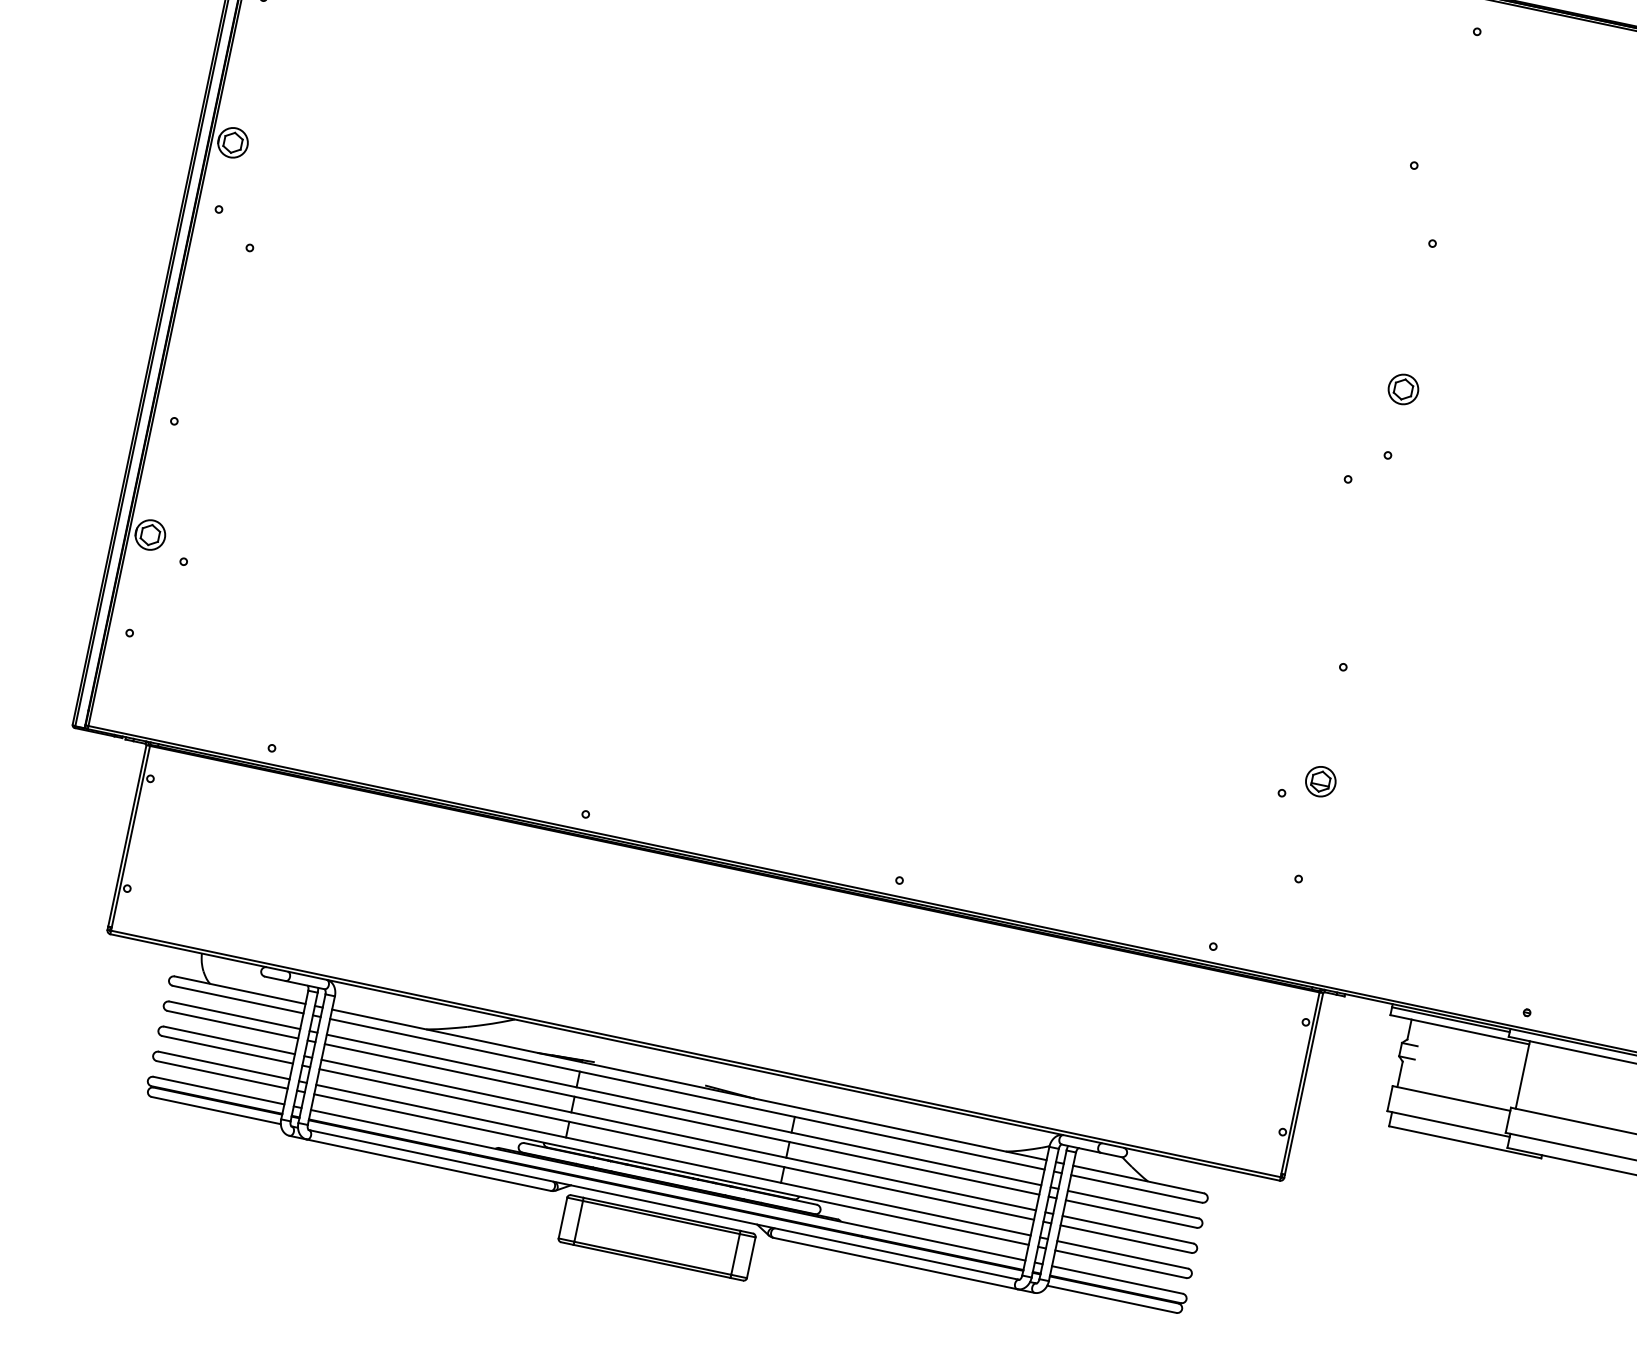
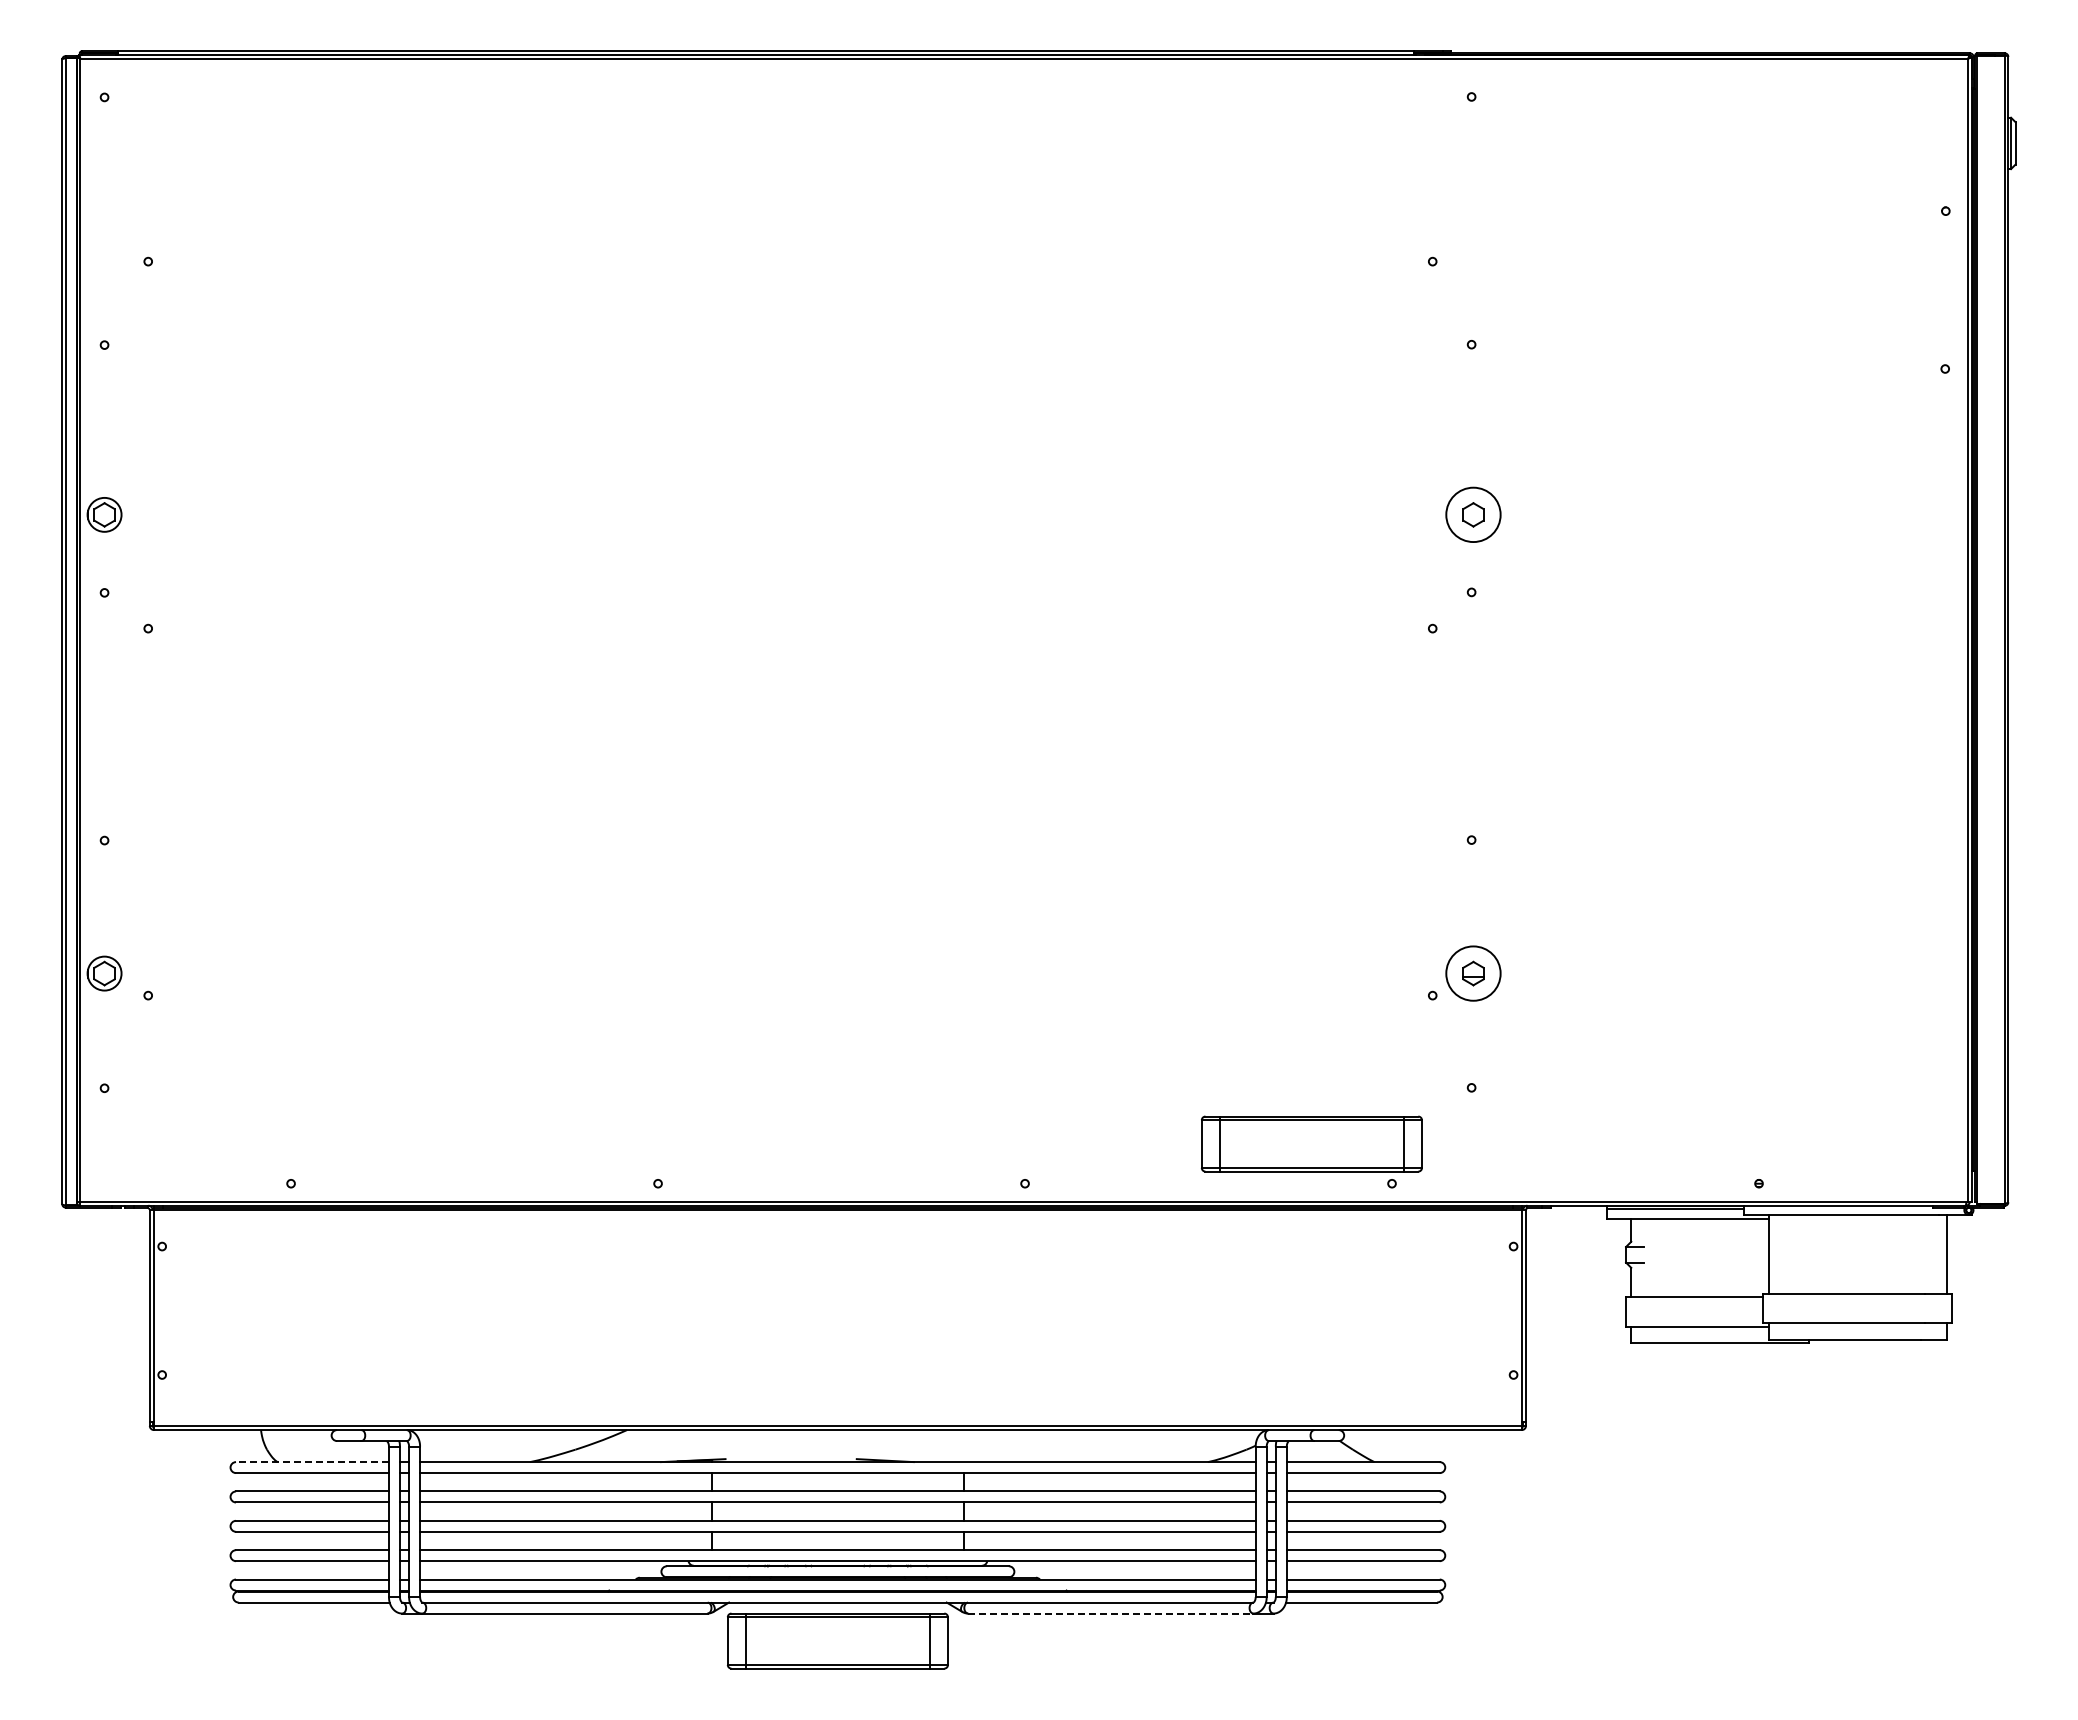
circle: (1403, 389) -> (1473, 514), size x1.6
circle: (1320, 781) -> (1473, 973), size x1.6
part: (1151, 897) -> (1311, 1143), added
line: (240, 990) -> (312, 1462), solid -> dashed
line: (895, 1263) -> (1110, 1613), solid -> dashed

